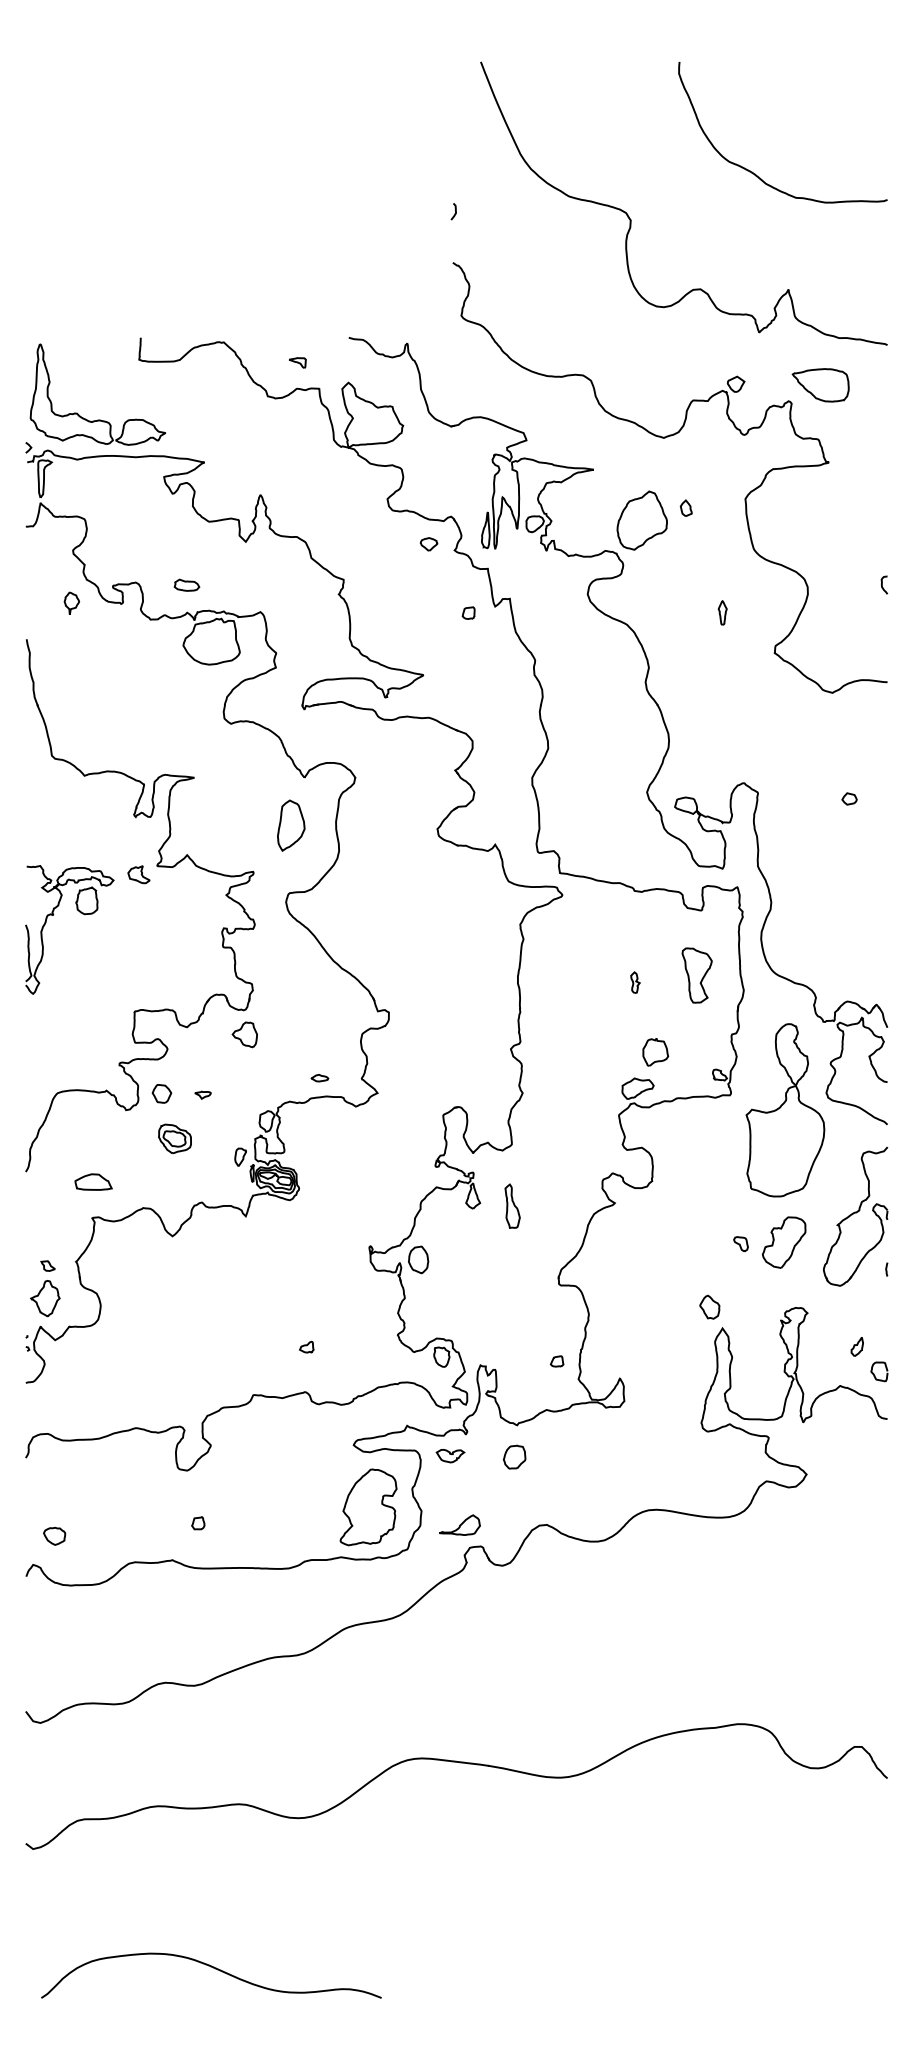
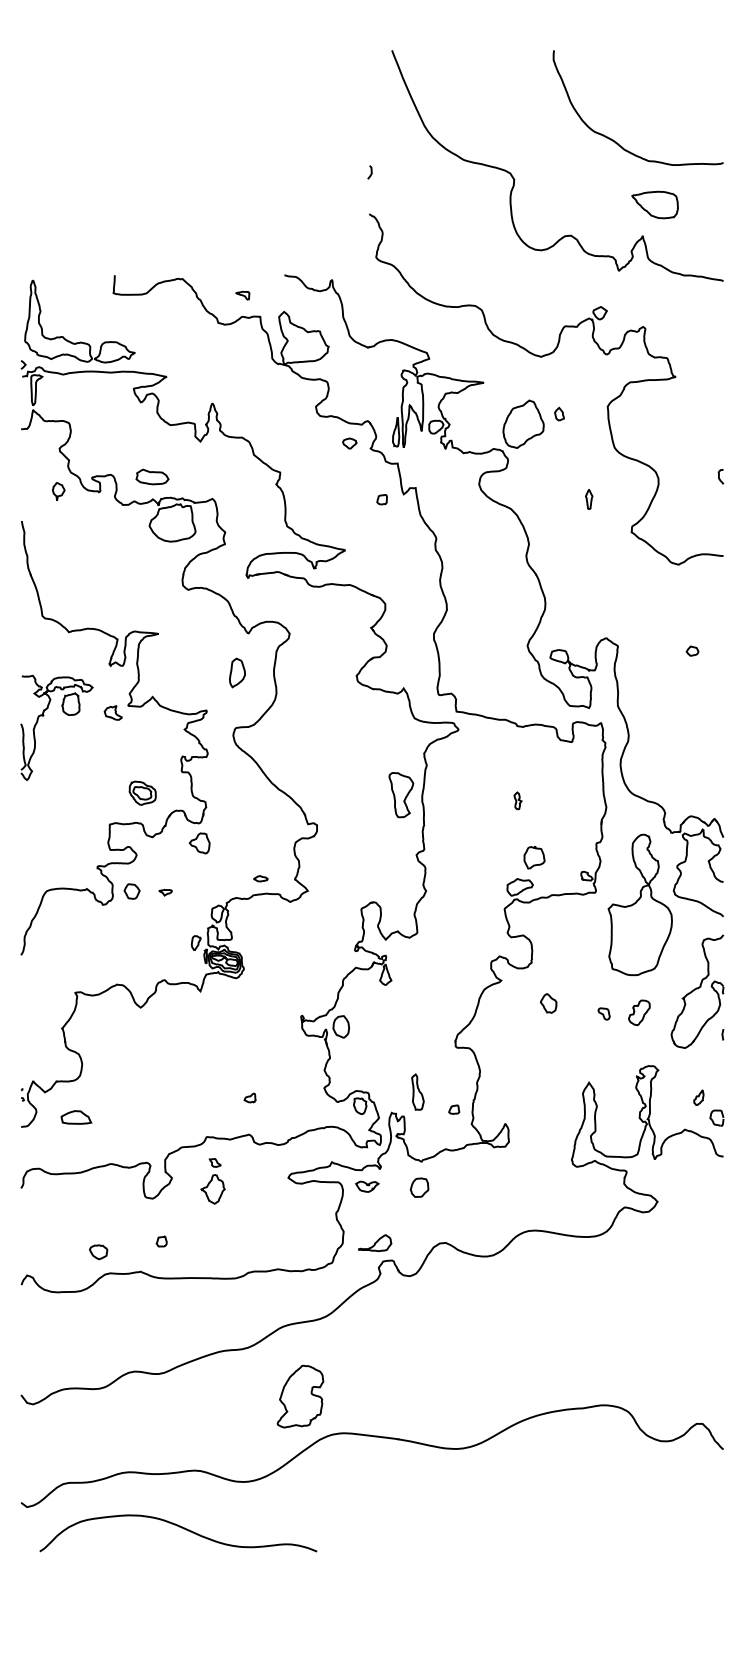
part: (820, 384) -> (654, 204), moved
part: (186, 584) -> (152, 476), size x1.6
part: (291, 825) -> (237, 672), size x0.7
part: (80, 913) -> (65, 714), moved
part: (697, 976) -> (401, 795), moved
part: (174, 1137) -> (142, 792), moved
part: (93, 1182) -> (76, 1117), moved
part: (512, 1205) -> (417, 1091), moved
part: (784, 1242) -> (639, 1012), size x0.6
part: (44, 1288) -> (212, 1181), moved
part: (709, 1307) -> (548, 1003), moved
part: (368, 1507) -> (300, 1396), moved
part: (54, 1536) -> (98, 1252), moved
curve: (215, 1969) -> (181, 1528), moved

